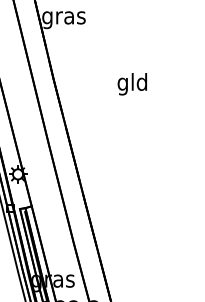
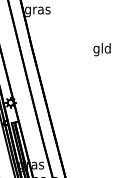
text: (131, 83) -> (101, 49), moved

